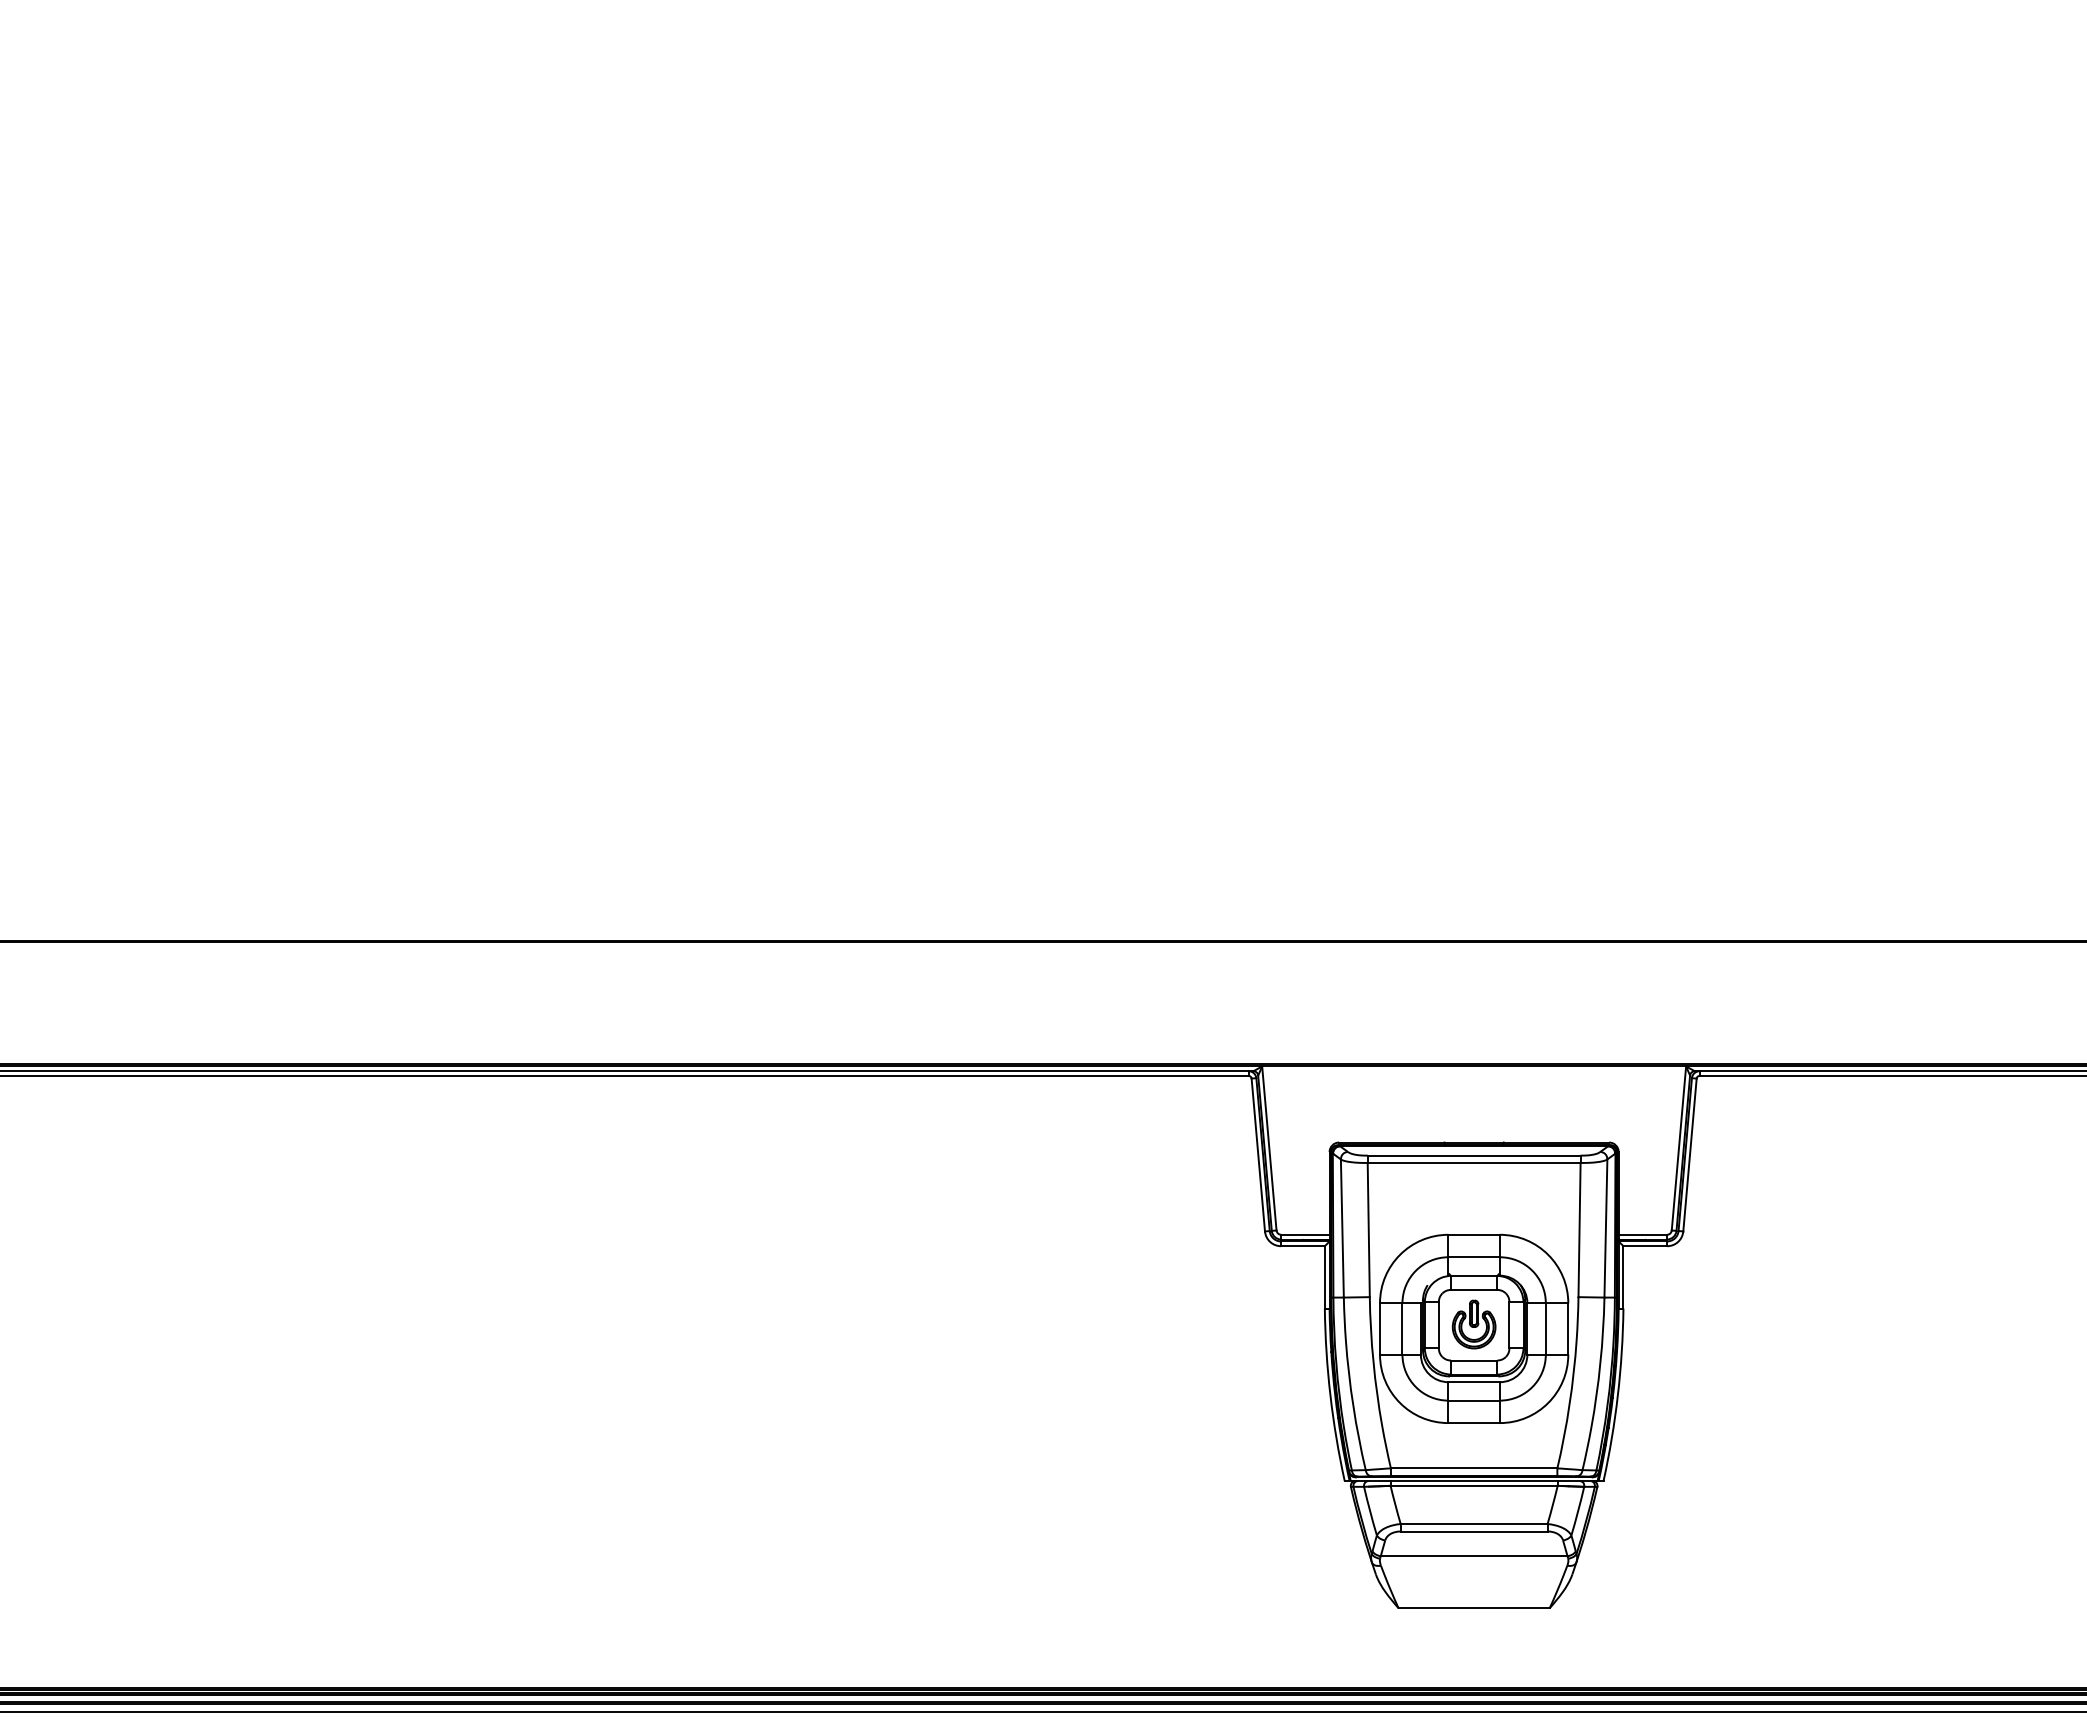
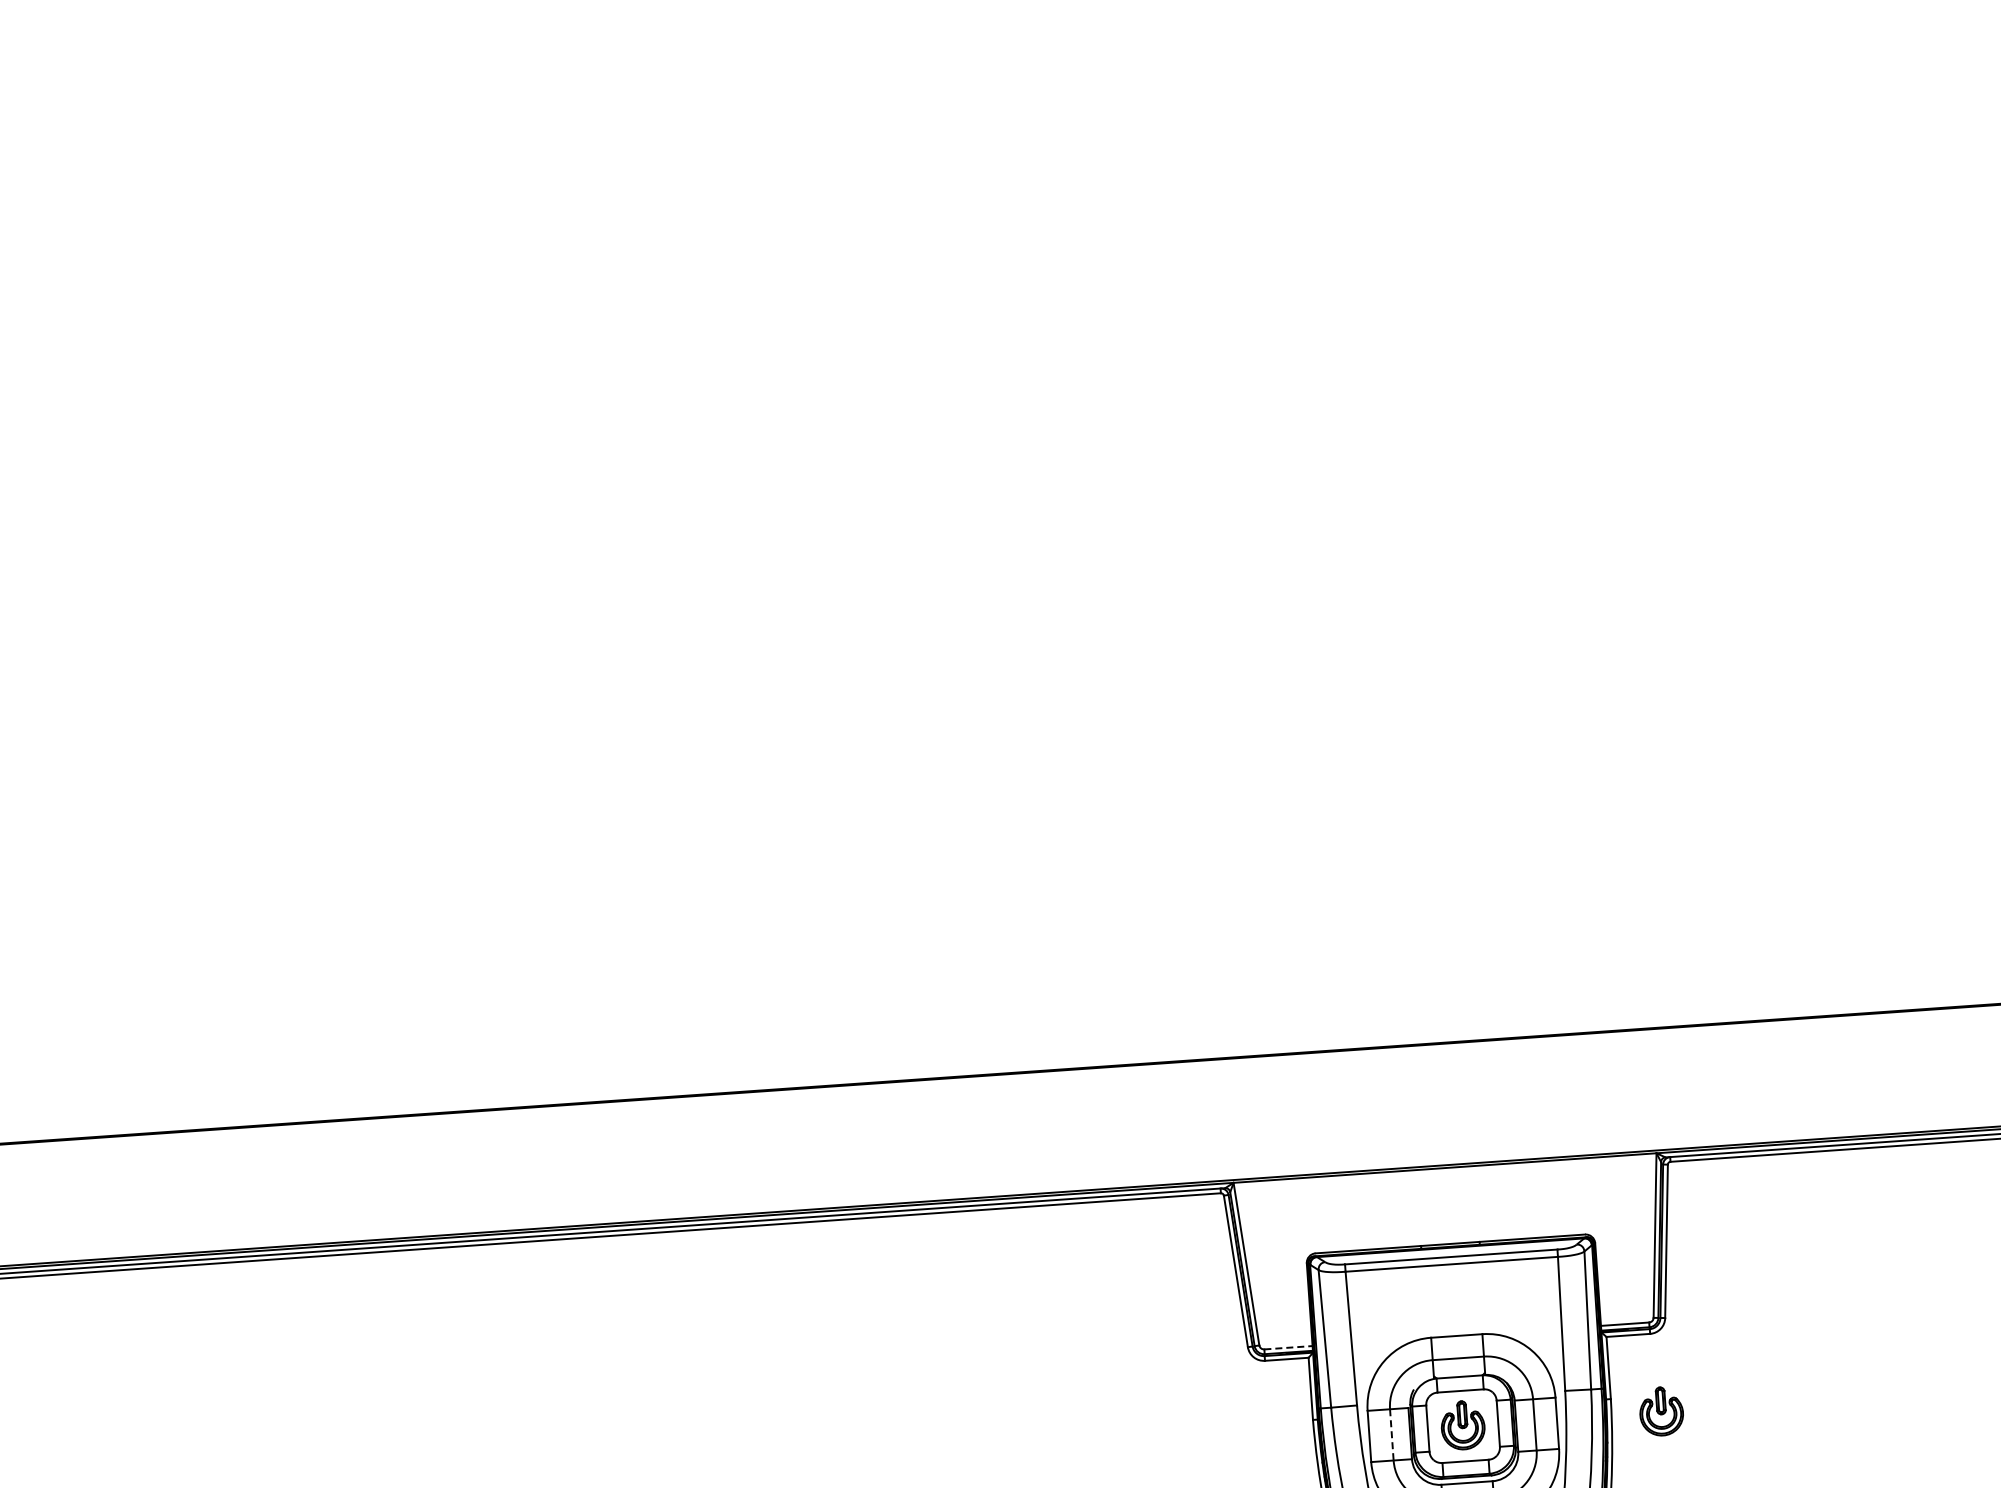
line: (1305, 1234) -> (1288, 1347), solid -> dashed
part: (1672, 1324) -> (1660, 1411), added
line: (1402, 1328) -> (1391, 1434), solid -> dashed

